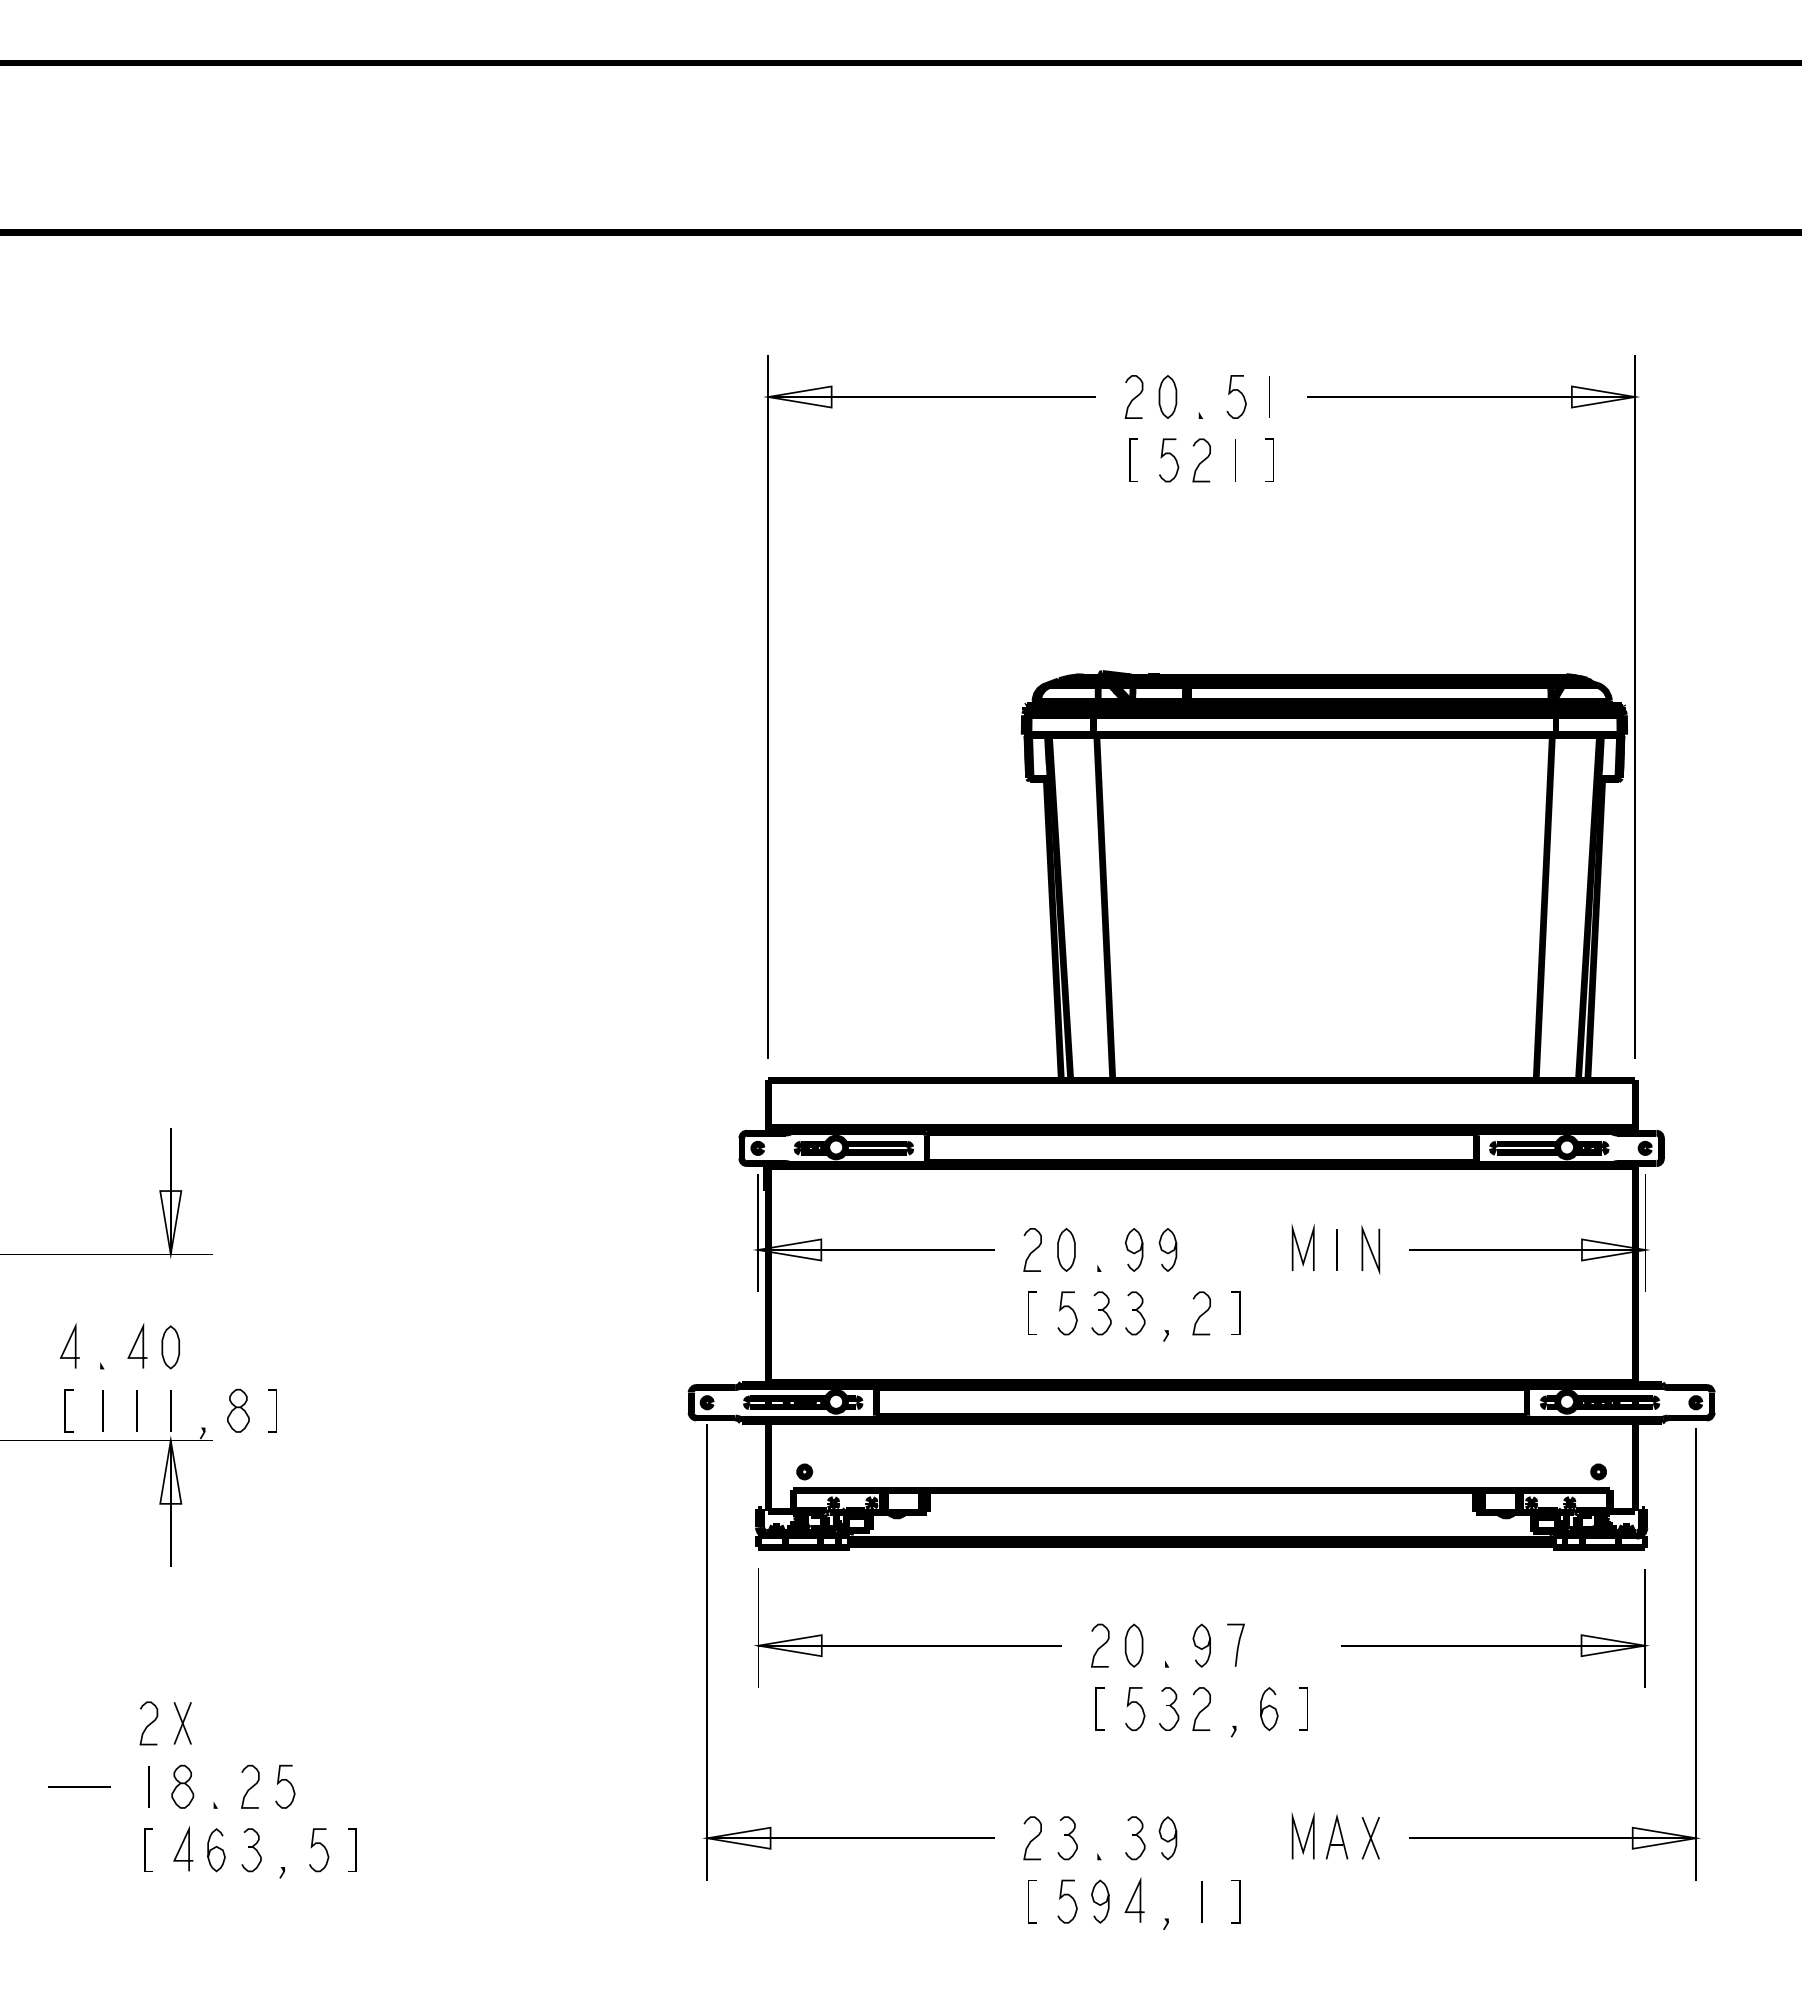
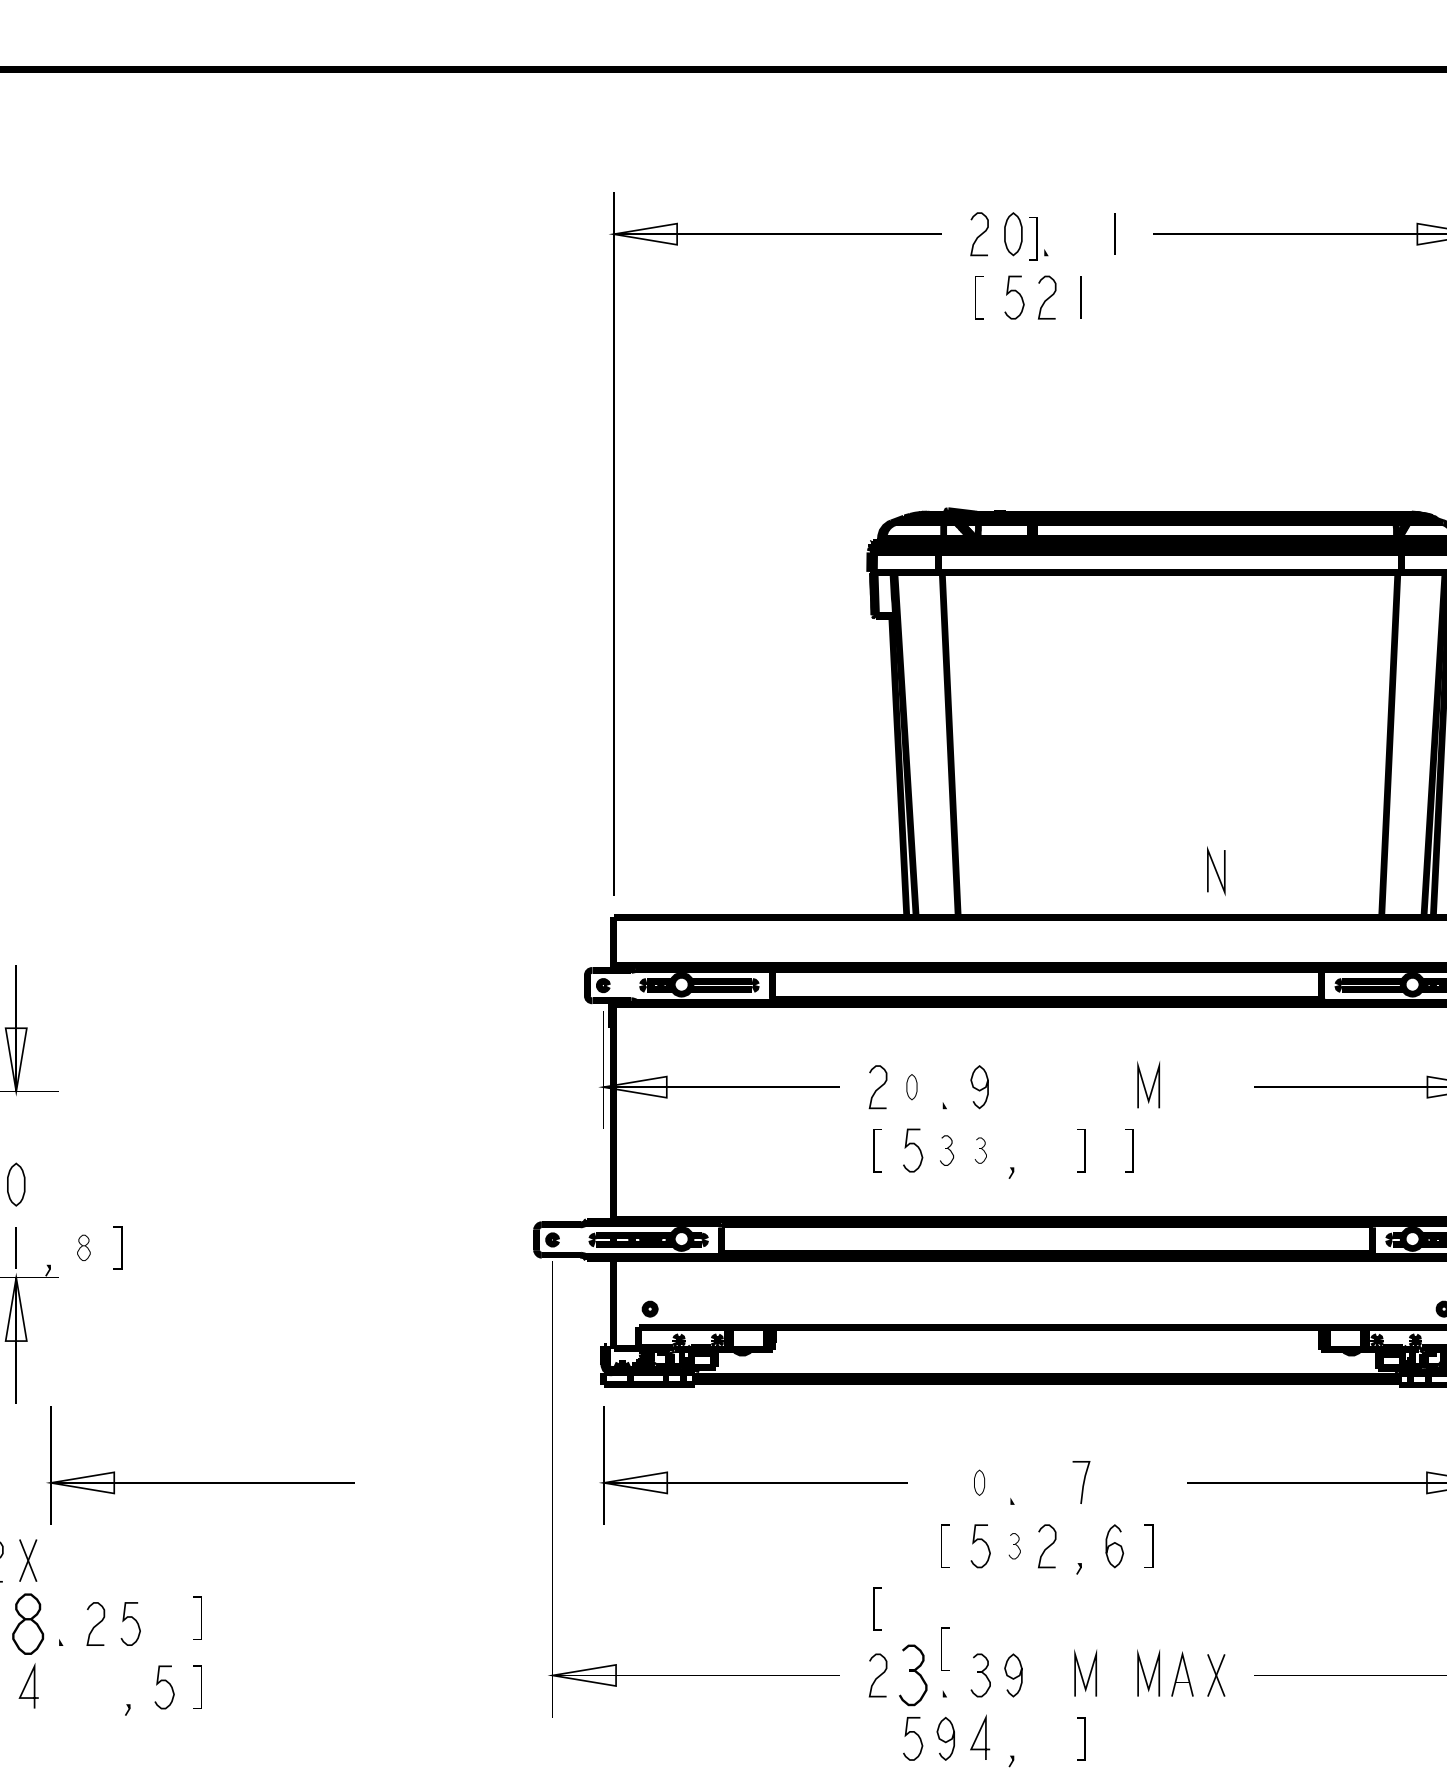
curve: (1239, 392) -> (1084, 229), removed
line: (1273, 459) -> (1036, 237), moved
part: (1066, 1249) -> (911, 1086), size x0.6
line: (1336, 1249) -> (1181, 1086), removed
line: (1370, 1249) -> (1215, 870), moved
curve: (1166, 1251) -> (1011, 1088), removed
line: (1287, 1312) -> (1132, 1149), added
part: (1101, 1313) -> (946, 1150), size x0.7
part: (1135, 1313) -> (980, 1150), size x0.6
curve: (1202, 1313) -> (1047, 1150), removed
part: (238, 1410) -> (83, 1247), size x0.6
part: (354, 1645) -> (199, 1482), added
curve: (1101, 1645) -> (946, 1482), removed
part: (1133, 1645) -> (978, 1482), size x0.6
curve: (1200, 1647) -> (1045, 1484), removed
part: (1169, 1708) -> (1014, 1545), size x0.6
line: (355, 1780) -> (200, 1617), added
part: (182, 1786) -> (27, 1623), size x1.4
line: (1096, 1811) -> (941, 1648), added
line: (1236, 1836) -> (1081, 1673), added
part: (1067, 1838) -> (912, 1675), size x1.4
curve: (215, 1848) -> (60, 1685), removed
part: (251, 1850) -> (96, 1687), removed
line: (1028, 1901) -> (873, 1608), moved
line: (1201, 1901) -> (1046, 1738), removed

